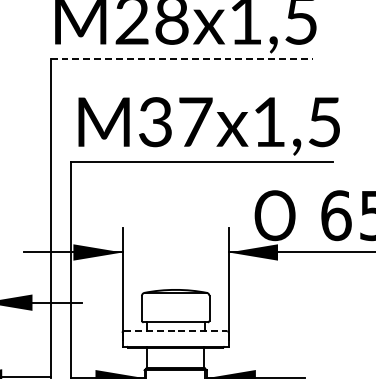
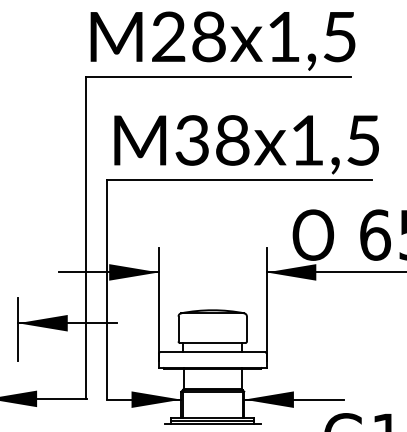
line: (181, 58) -> (218, 76), dashed -> solid
text: (196, 122) -> (233, 140), M37x1,5 -> M38x1,5
line: (176, 331) -> (213, 352), dashed -> solid

